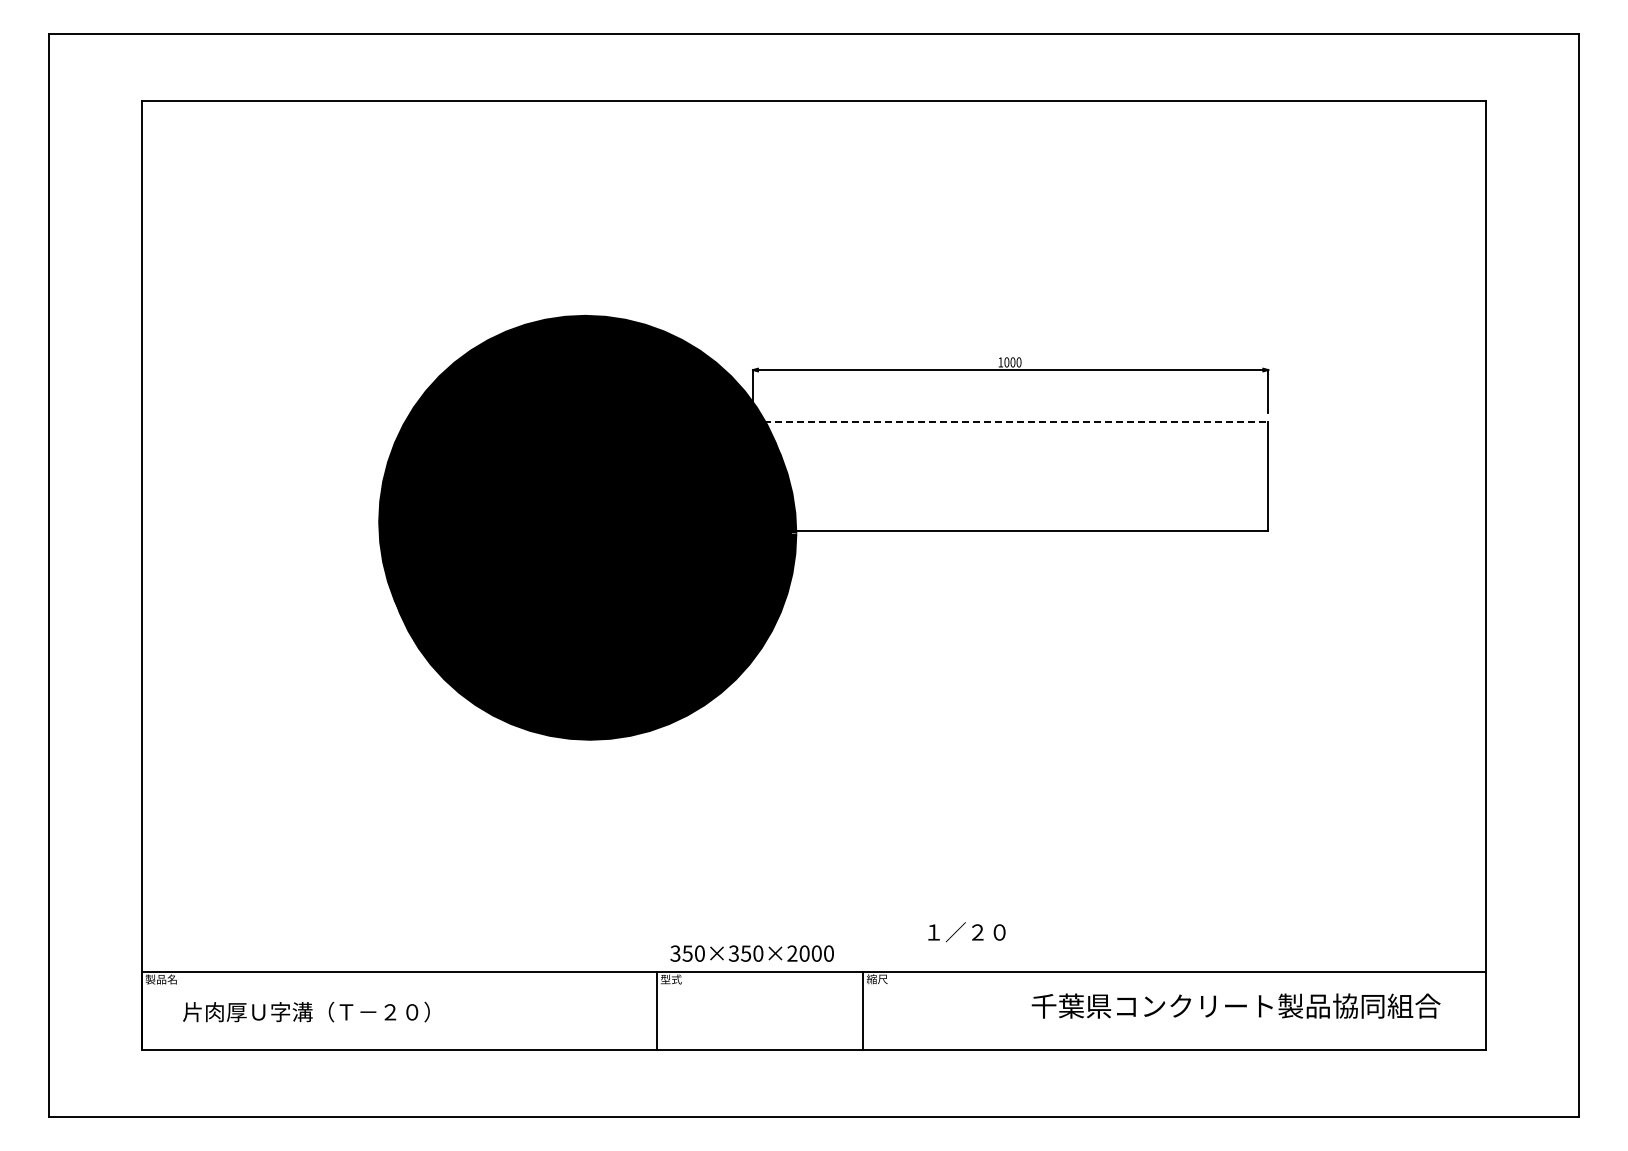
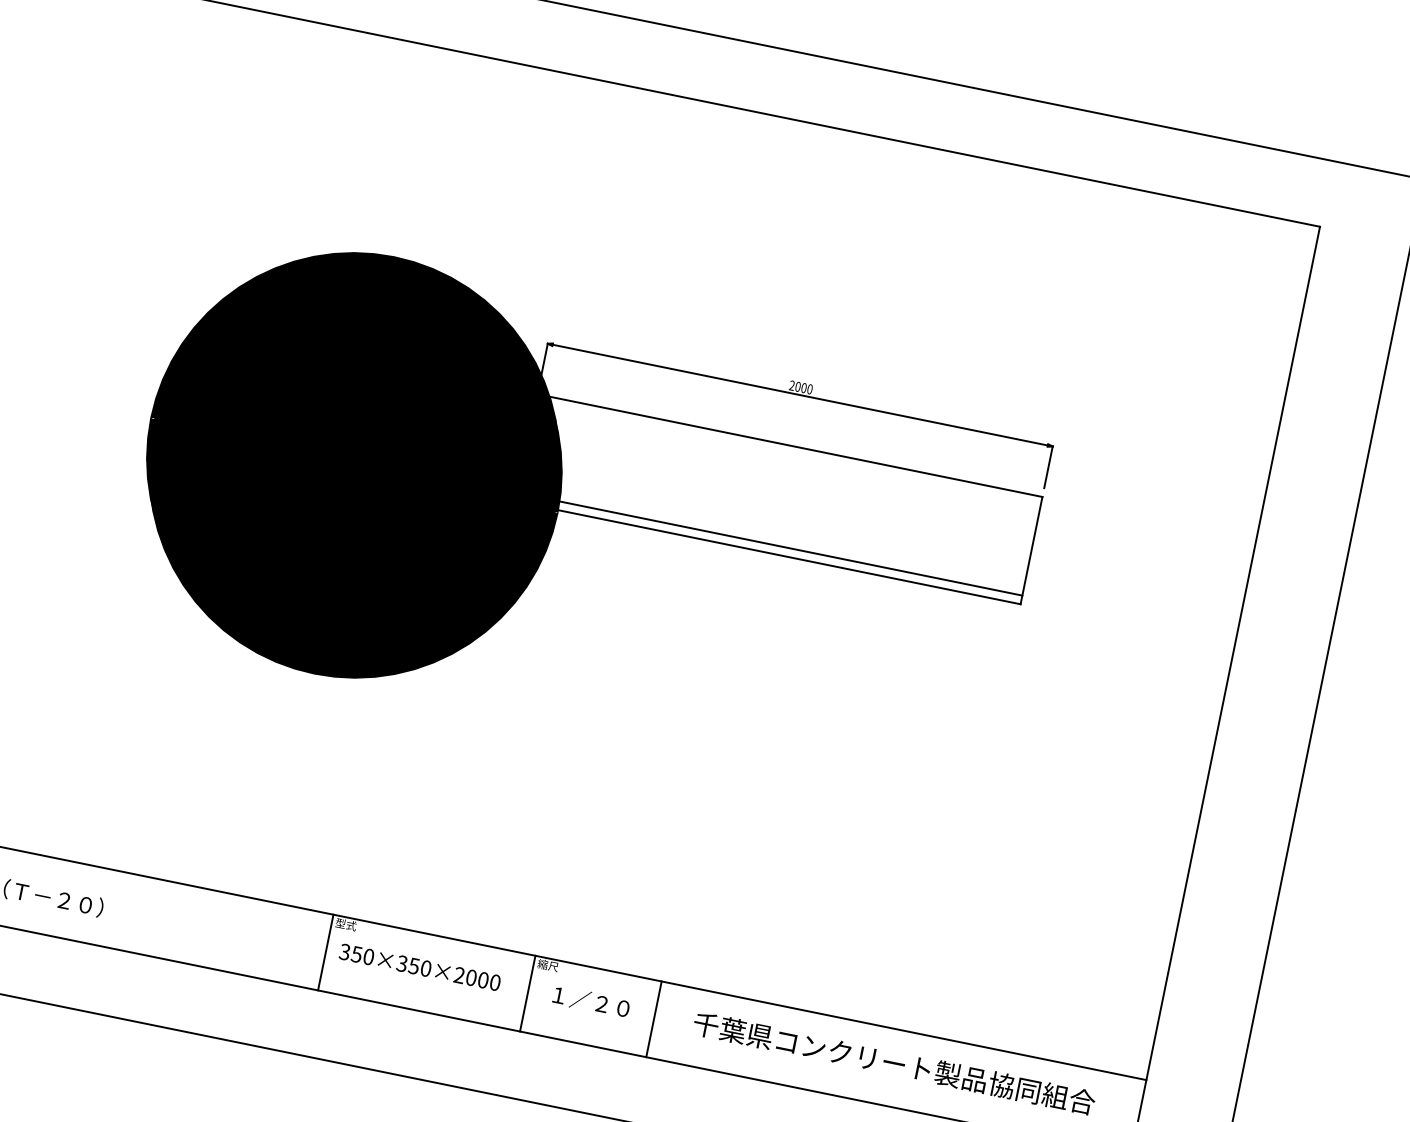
text: (1000, 362) -> (791, 385), 1000 -> 2000
line: (1010, 421) -> (789, 445), dashed -> solid
line: (1010, 522) -> (769, 544), added
text: (966, 932) -> (590, 1002), moved
text: (751, 953) -> (419, 967), moved
line: (991, 1010) -> (653, 1018), added

